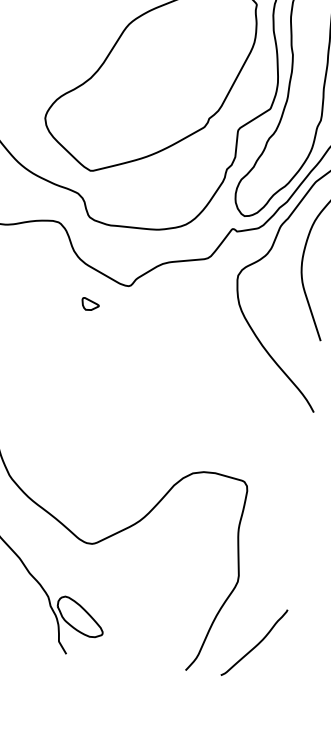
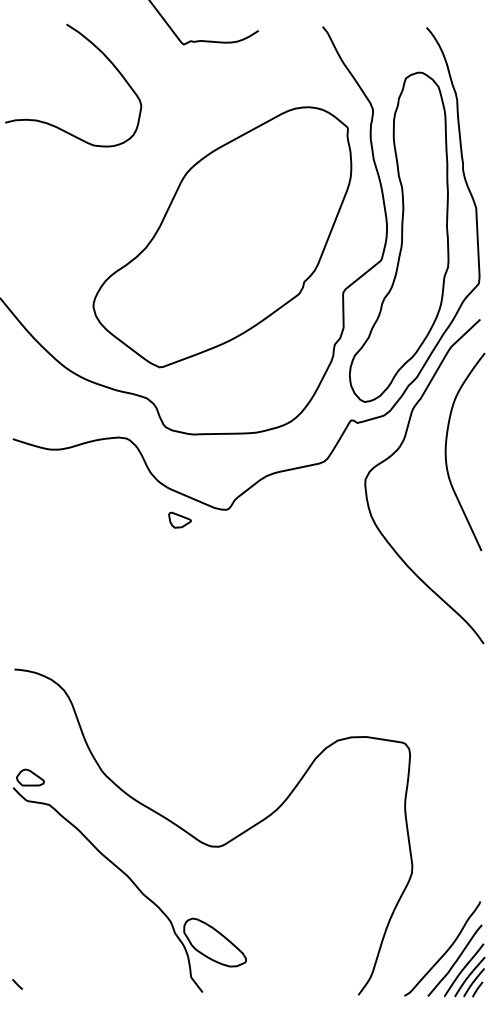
part: (90, 303) -> (179, 519), moved
part: (263, 652) -> (456, 960), added

